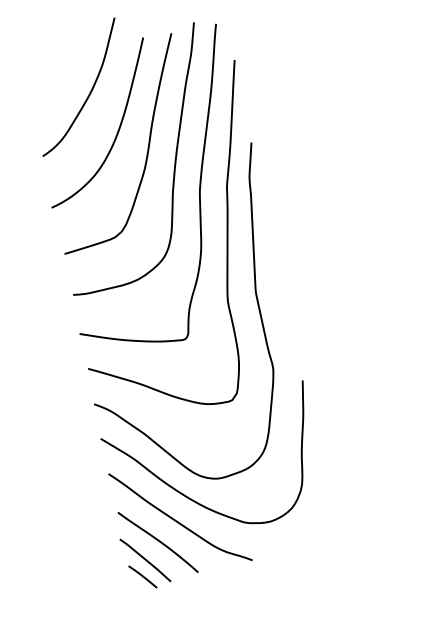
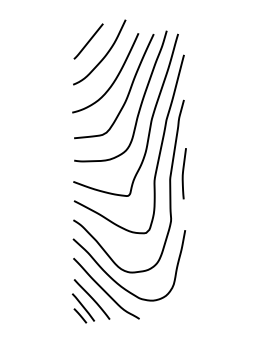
line: (54, 71) -> (88, 41), added
curve: (278, 277) -> (183, 173), added

